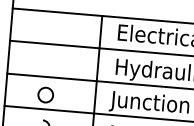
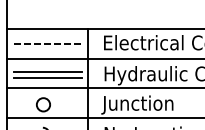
line: (55, 27) -> (47, 43), added
line: (53, 58) -> (47, 71), added
line: (52, 65) -> (47, 77), added

